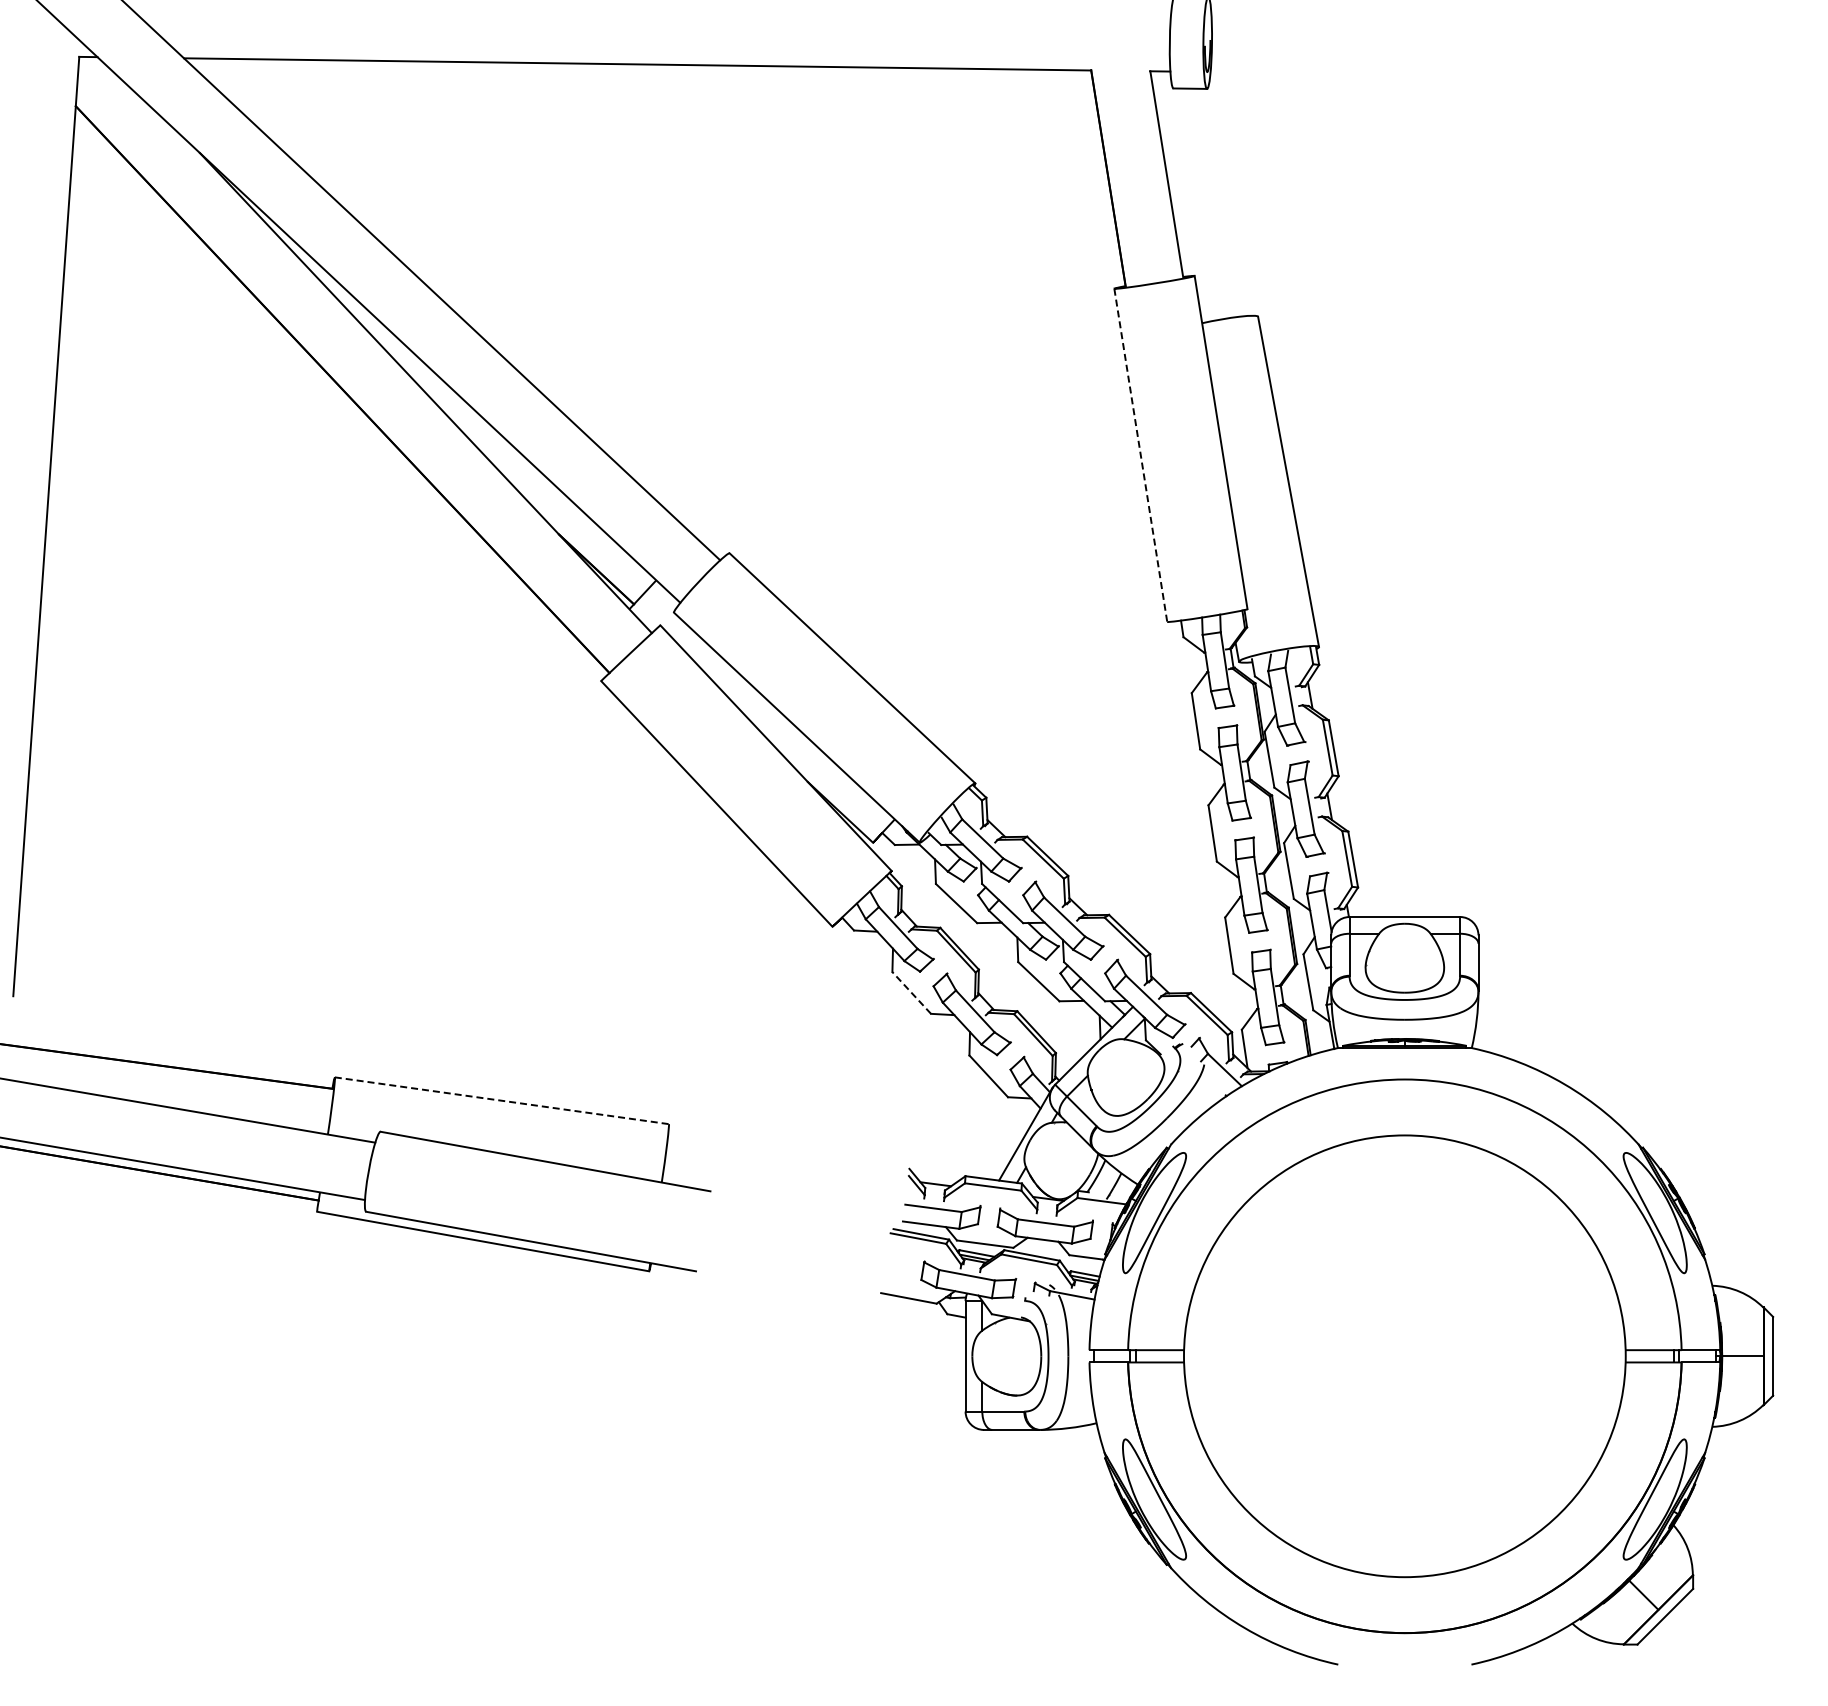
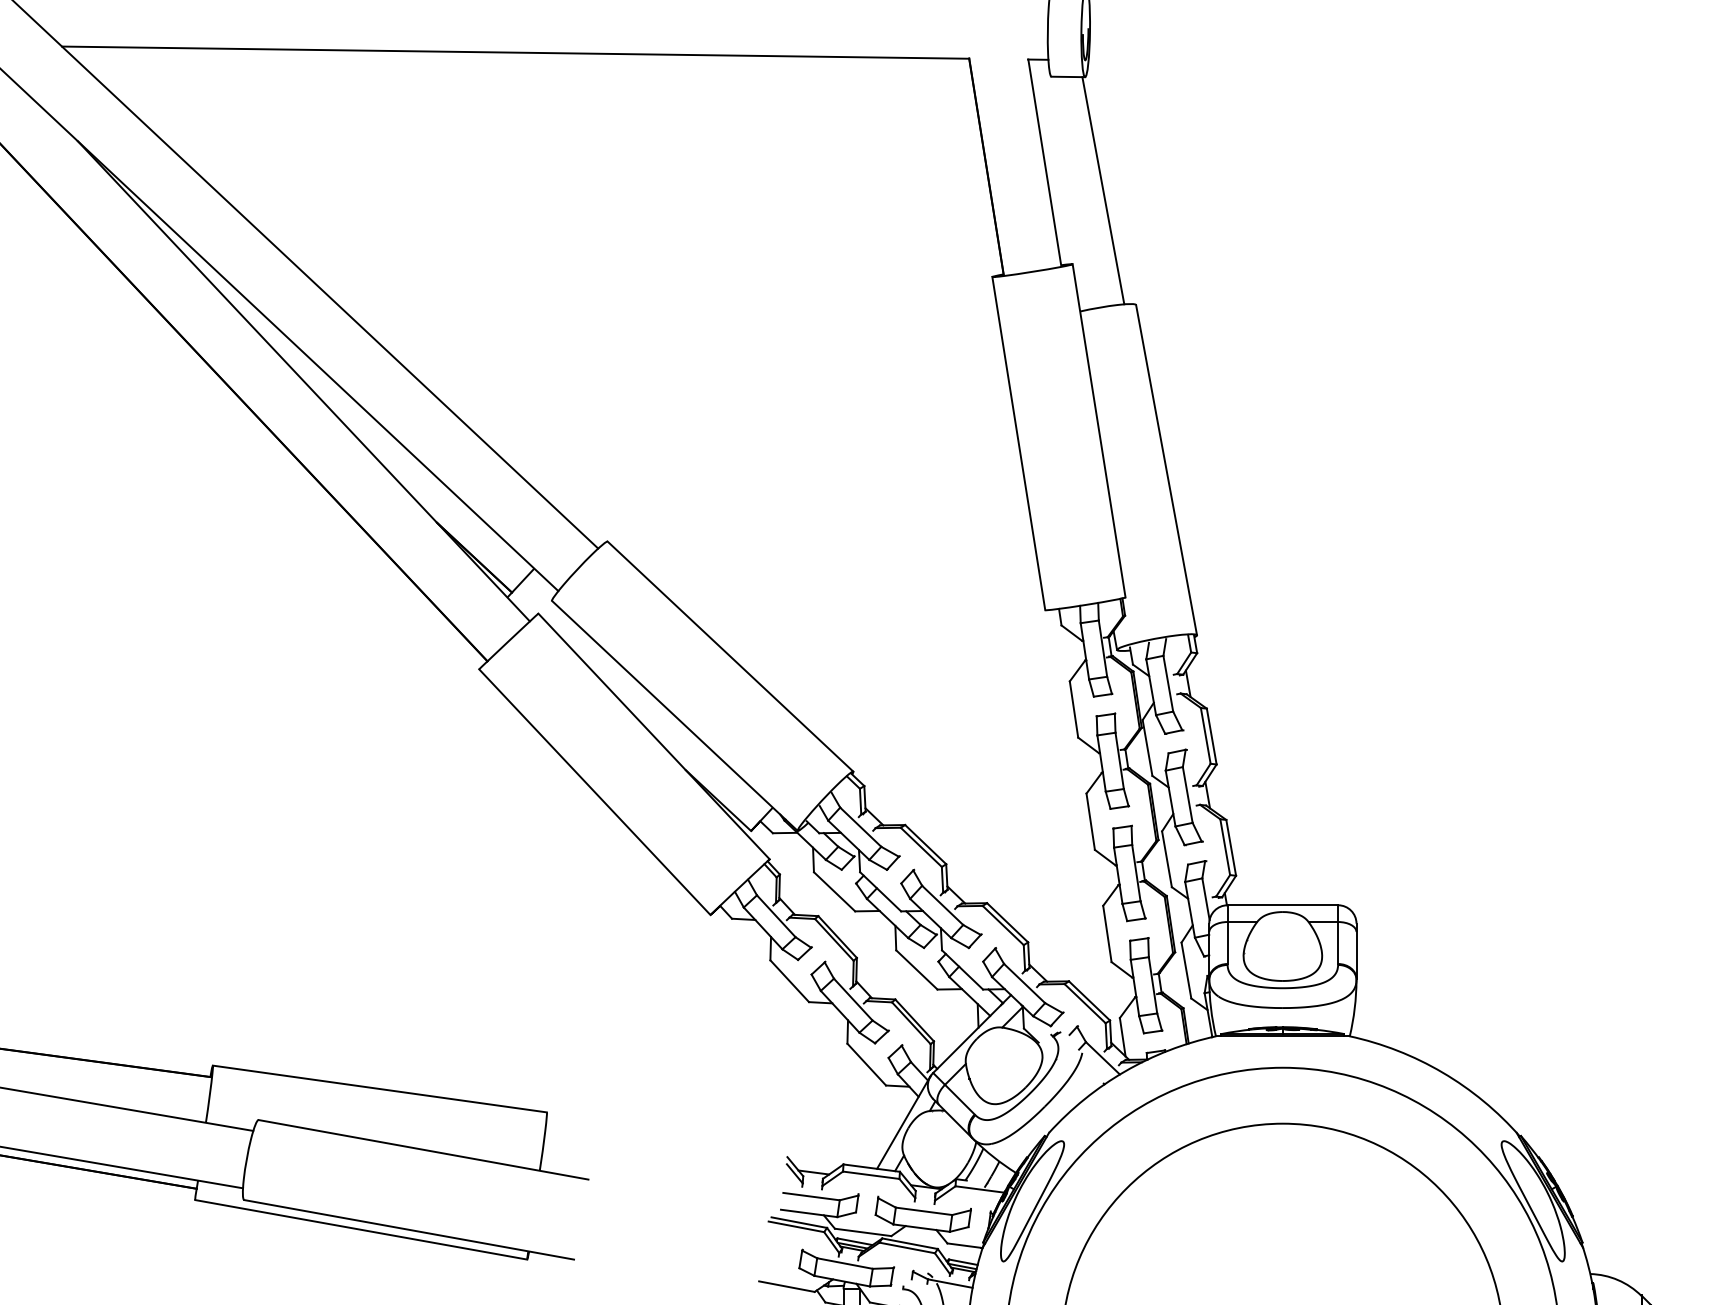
line: (1225, 202) -> (1103, 190), added
line: (1140, 455) -> (1018, 443), dashed -> solid
line: (911, 992) -> (789, 980), dashed -> solid
line: (501, 1100) -> (379, 1088), dashed -> solid

